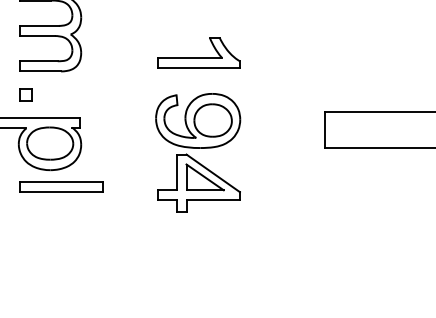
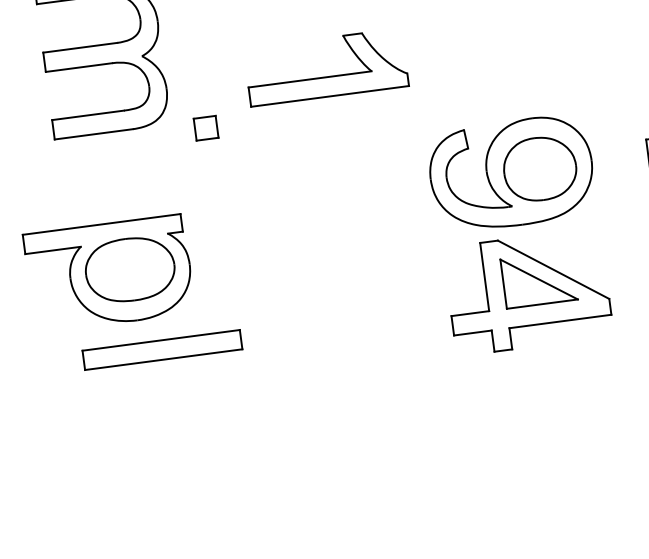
part: (198, 52) -> (325, 67), moved
part: (25, 94) -> (205, 127), moved
part: (198, 152) -> (520, 233), moved

